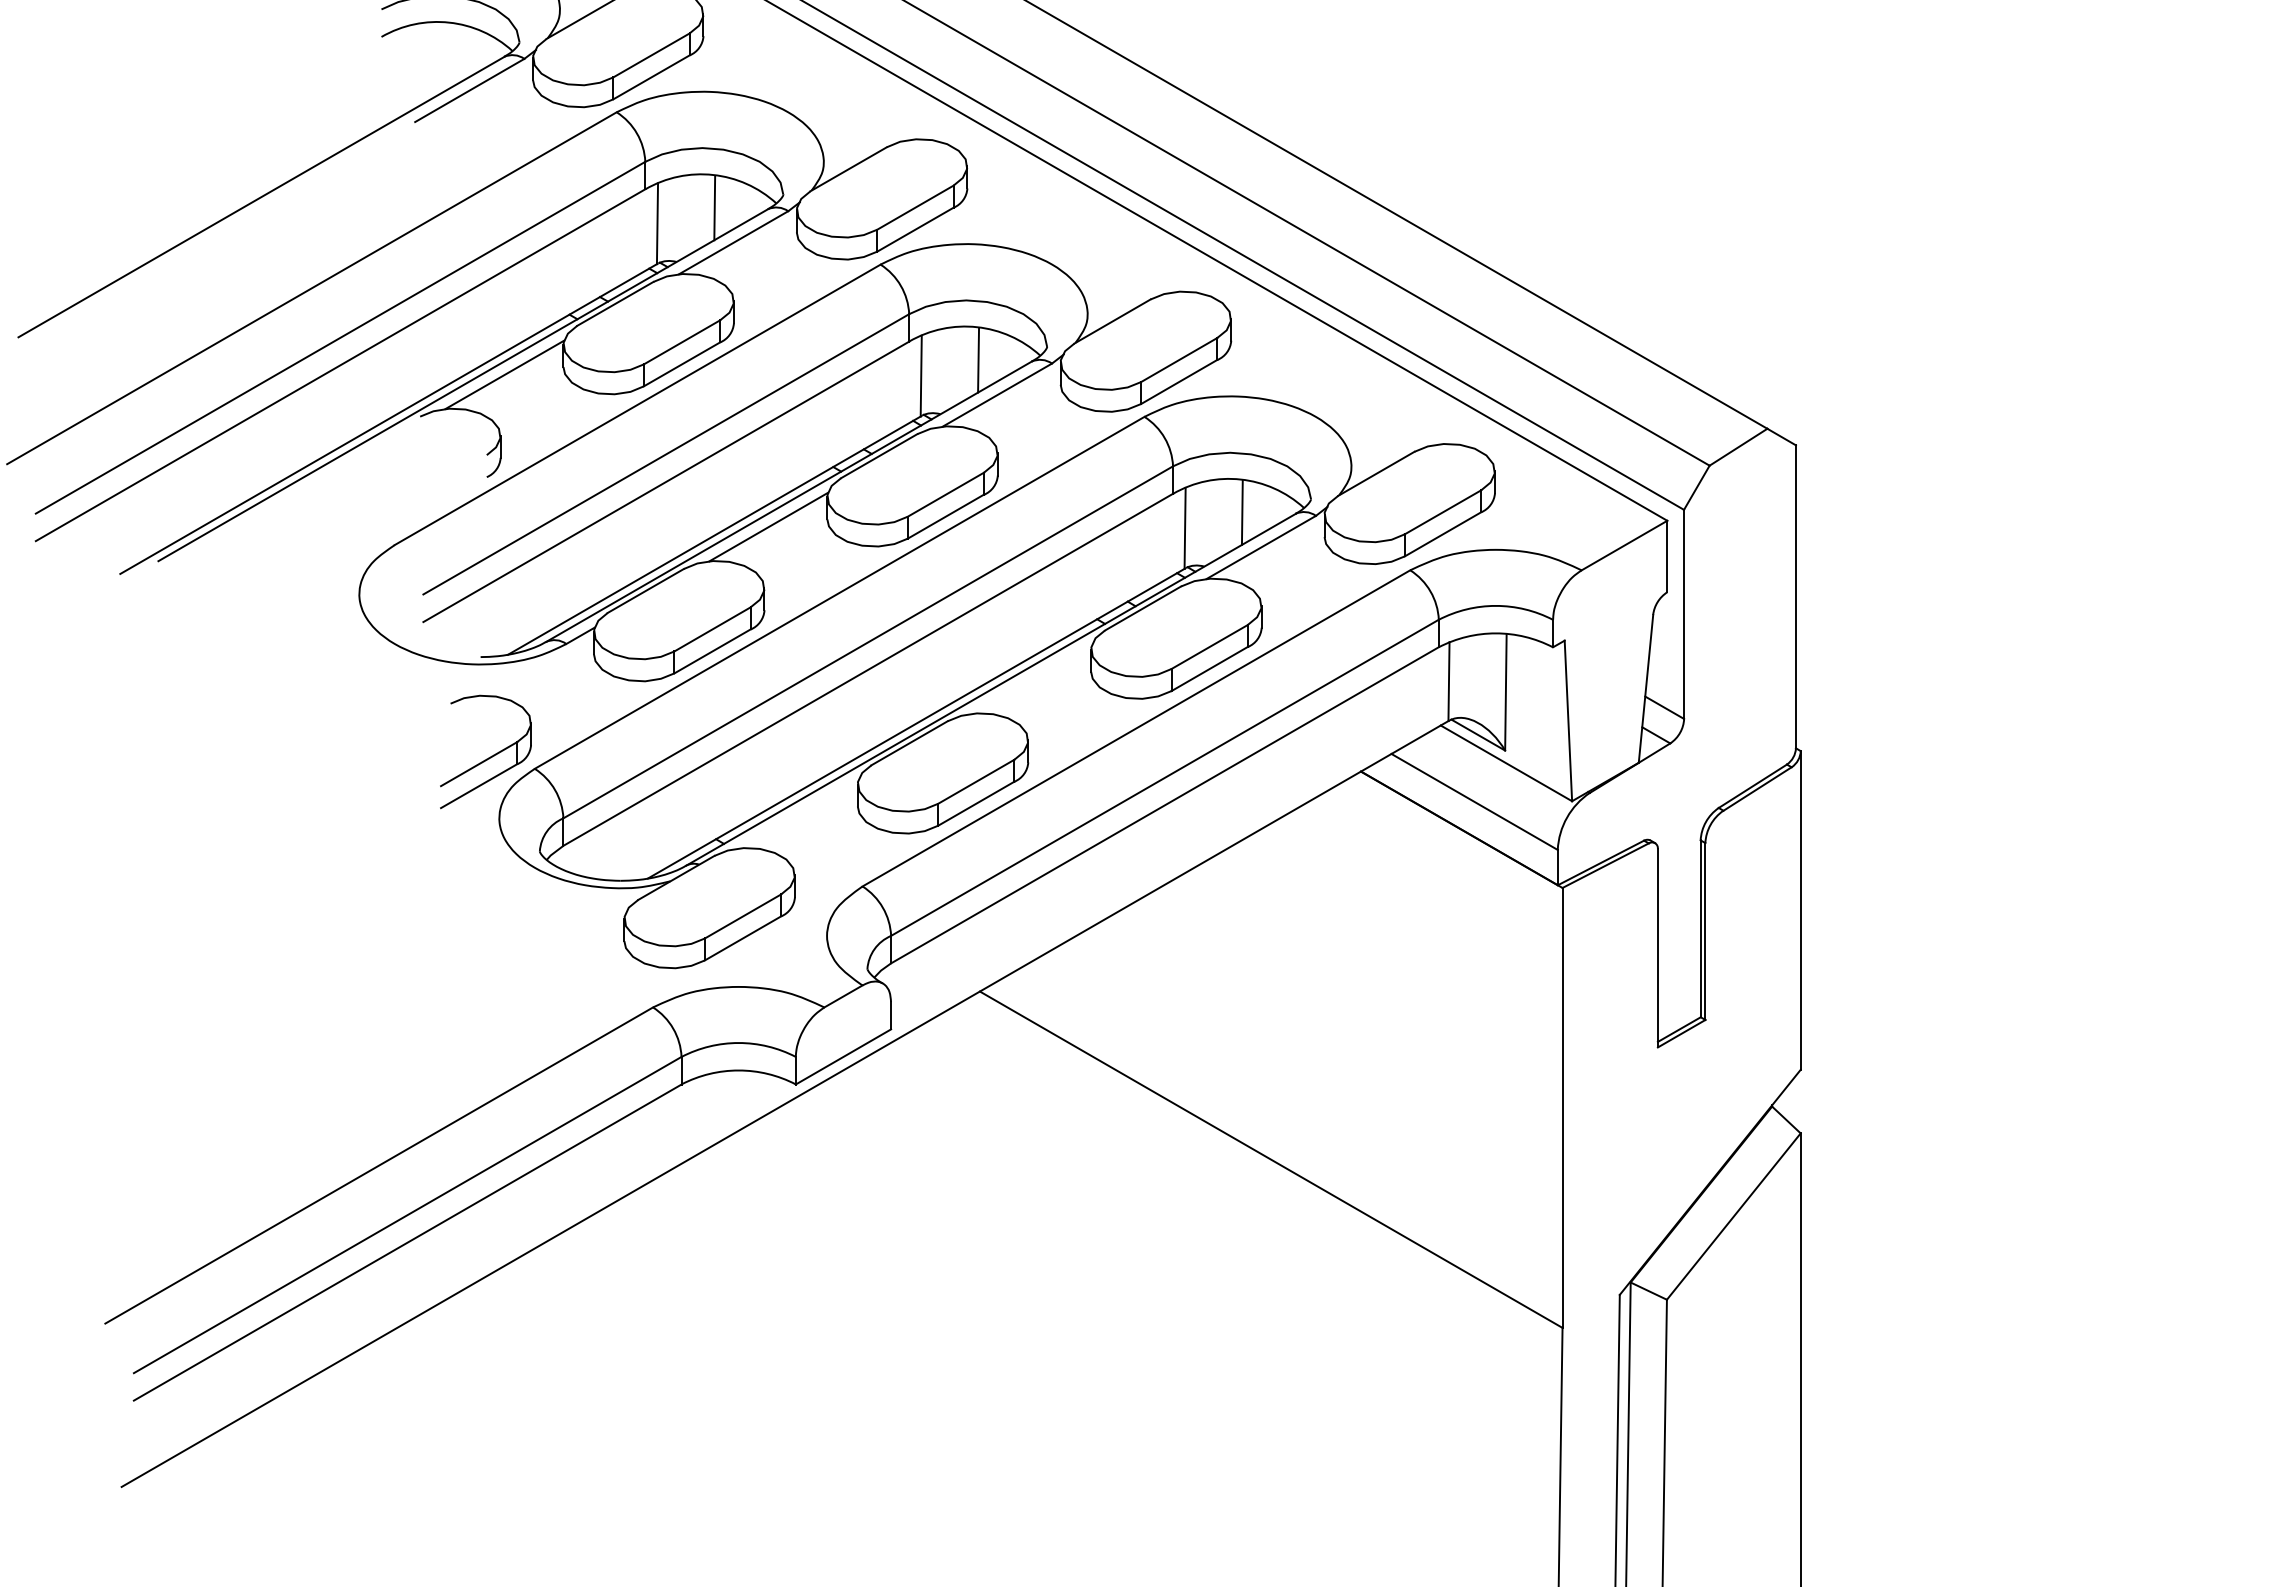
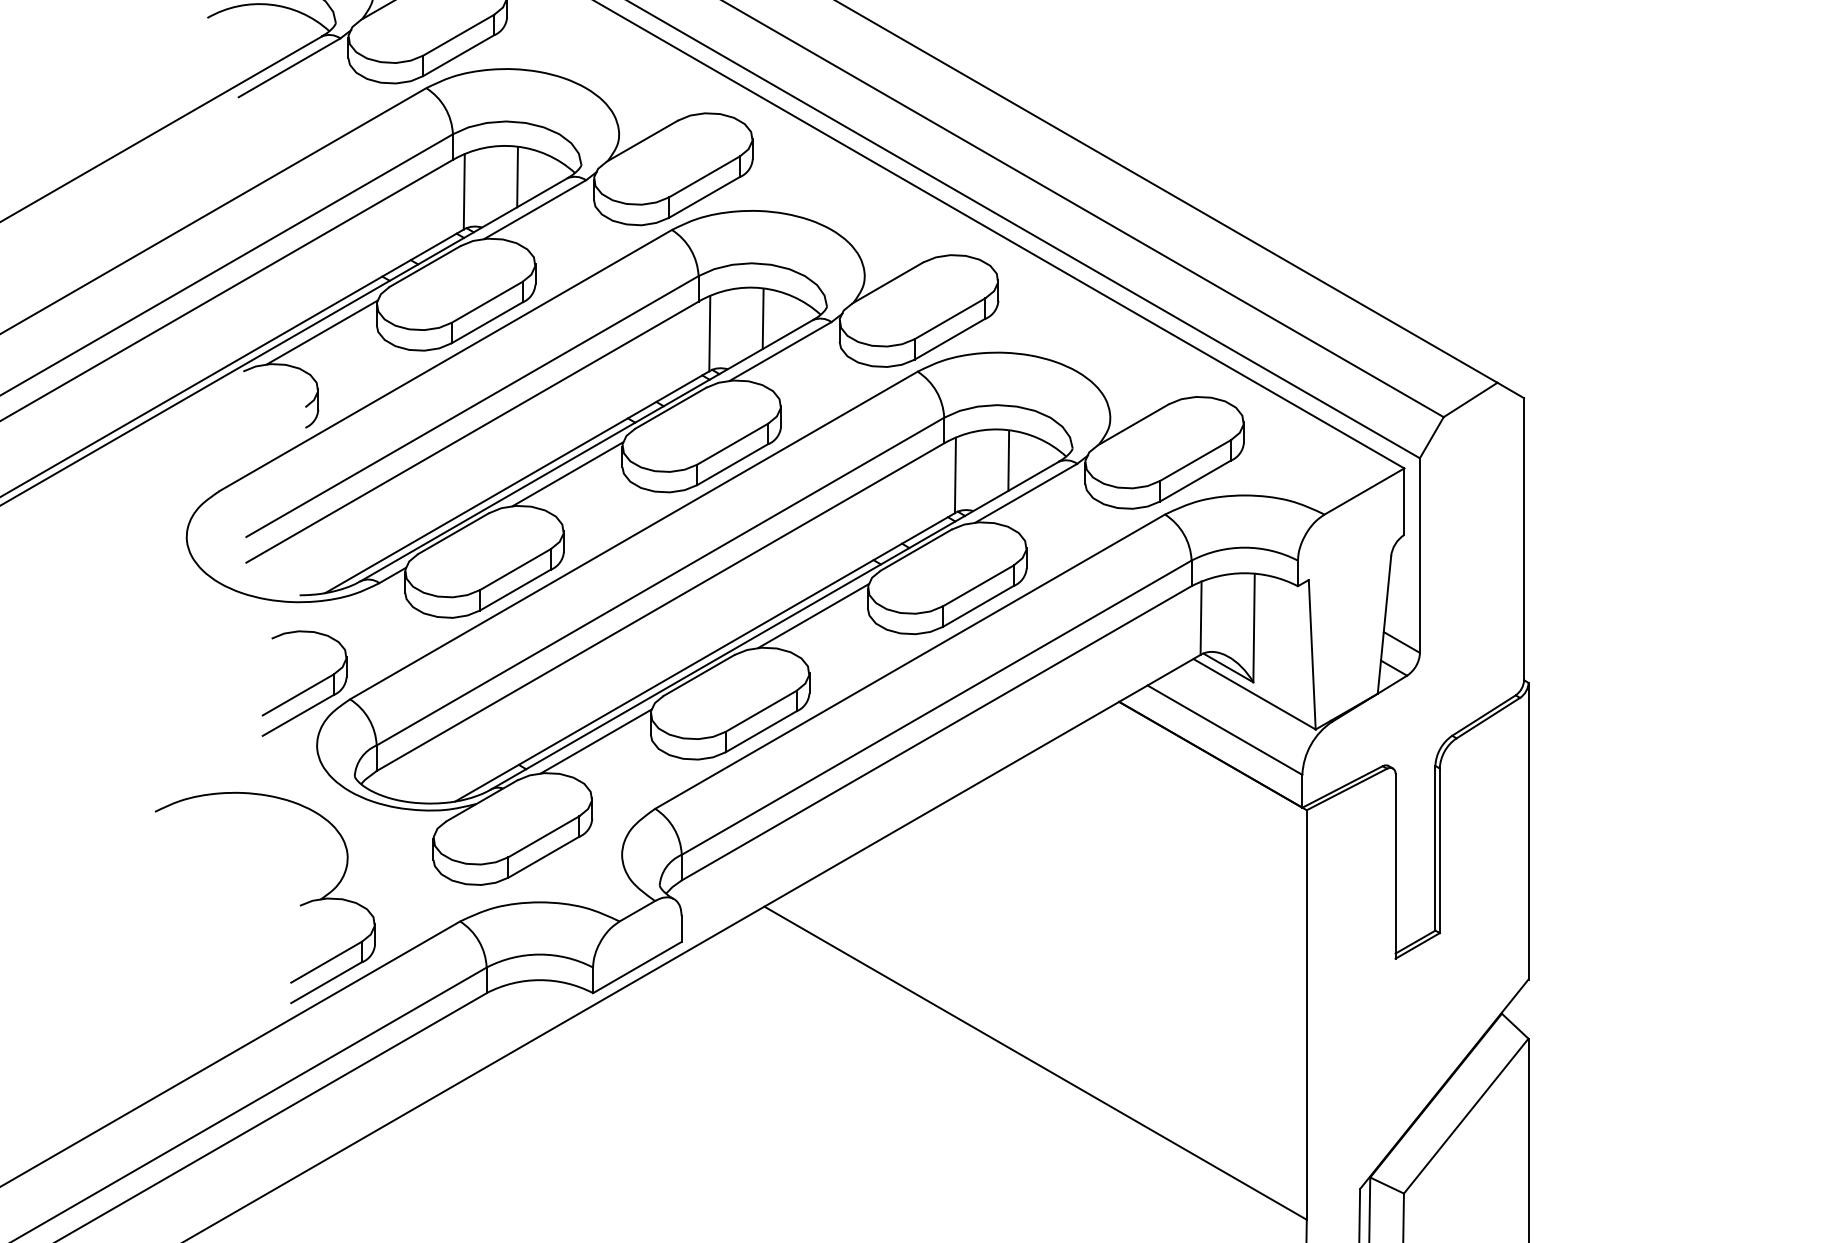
line: (1032, 679) -> (813, 616), added
line: (798, 813) -> (595, 740), added
part: (481, 989) -> (300, 904), added

